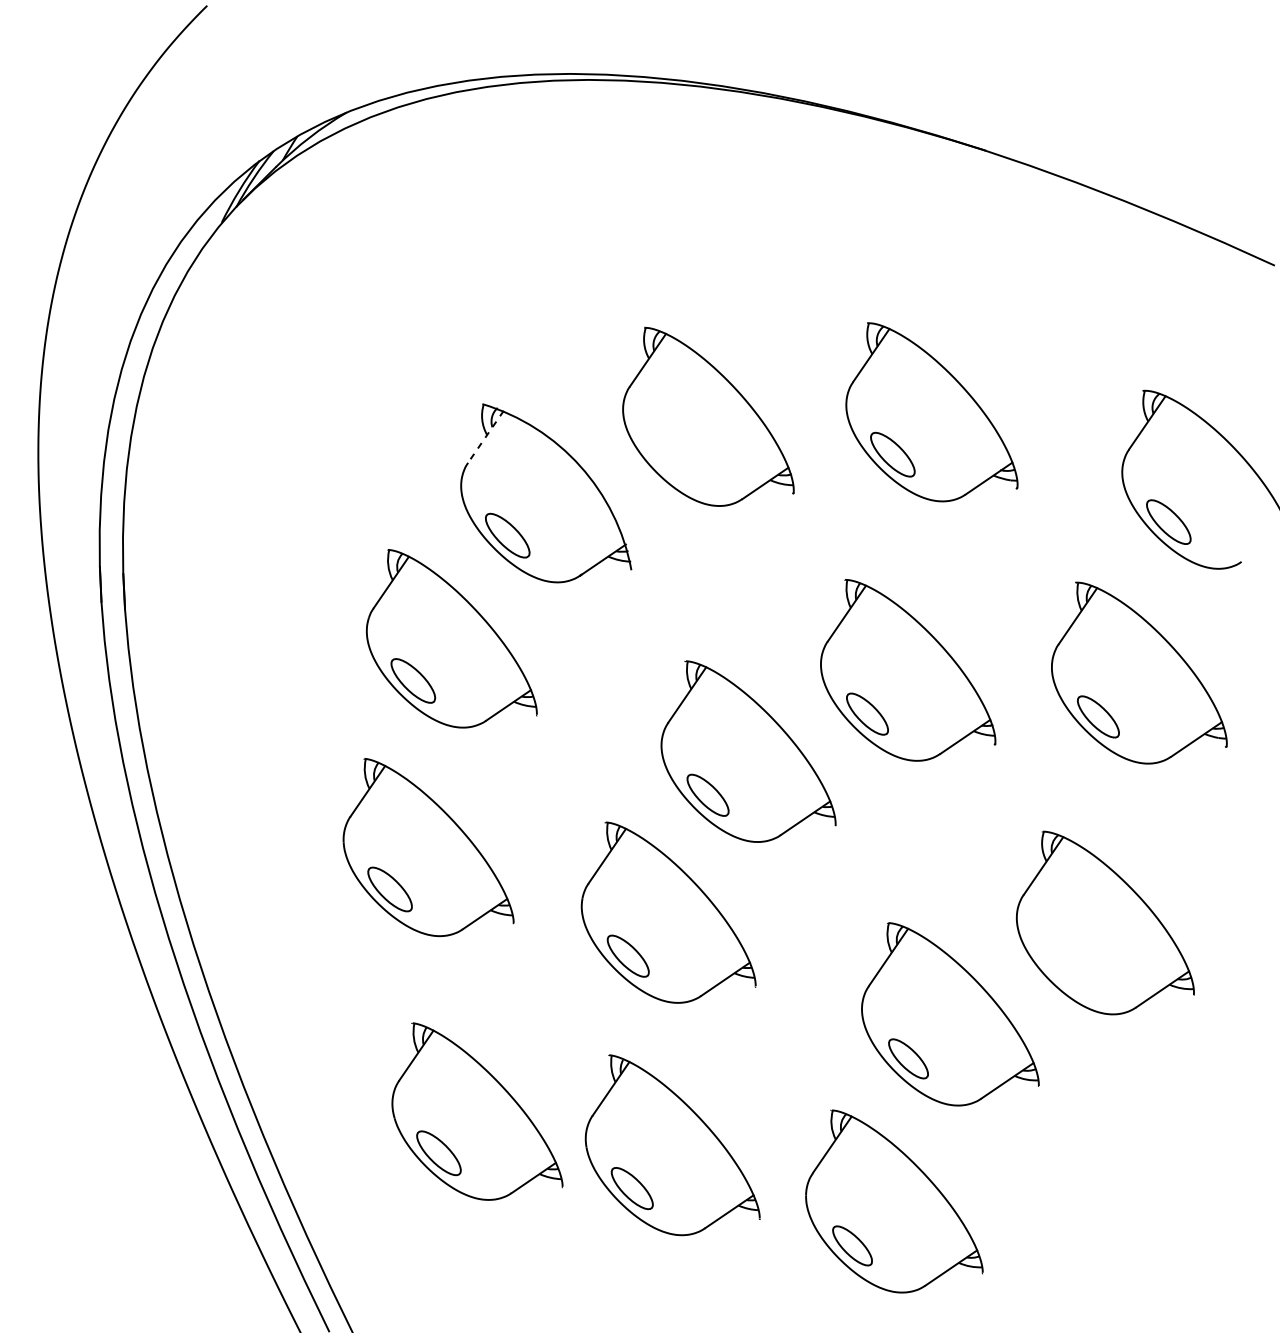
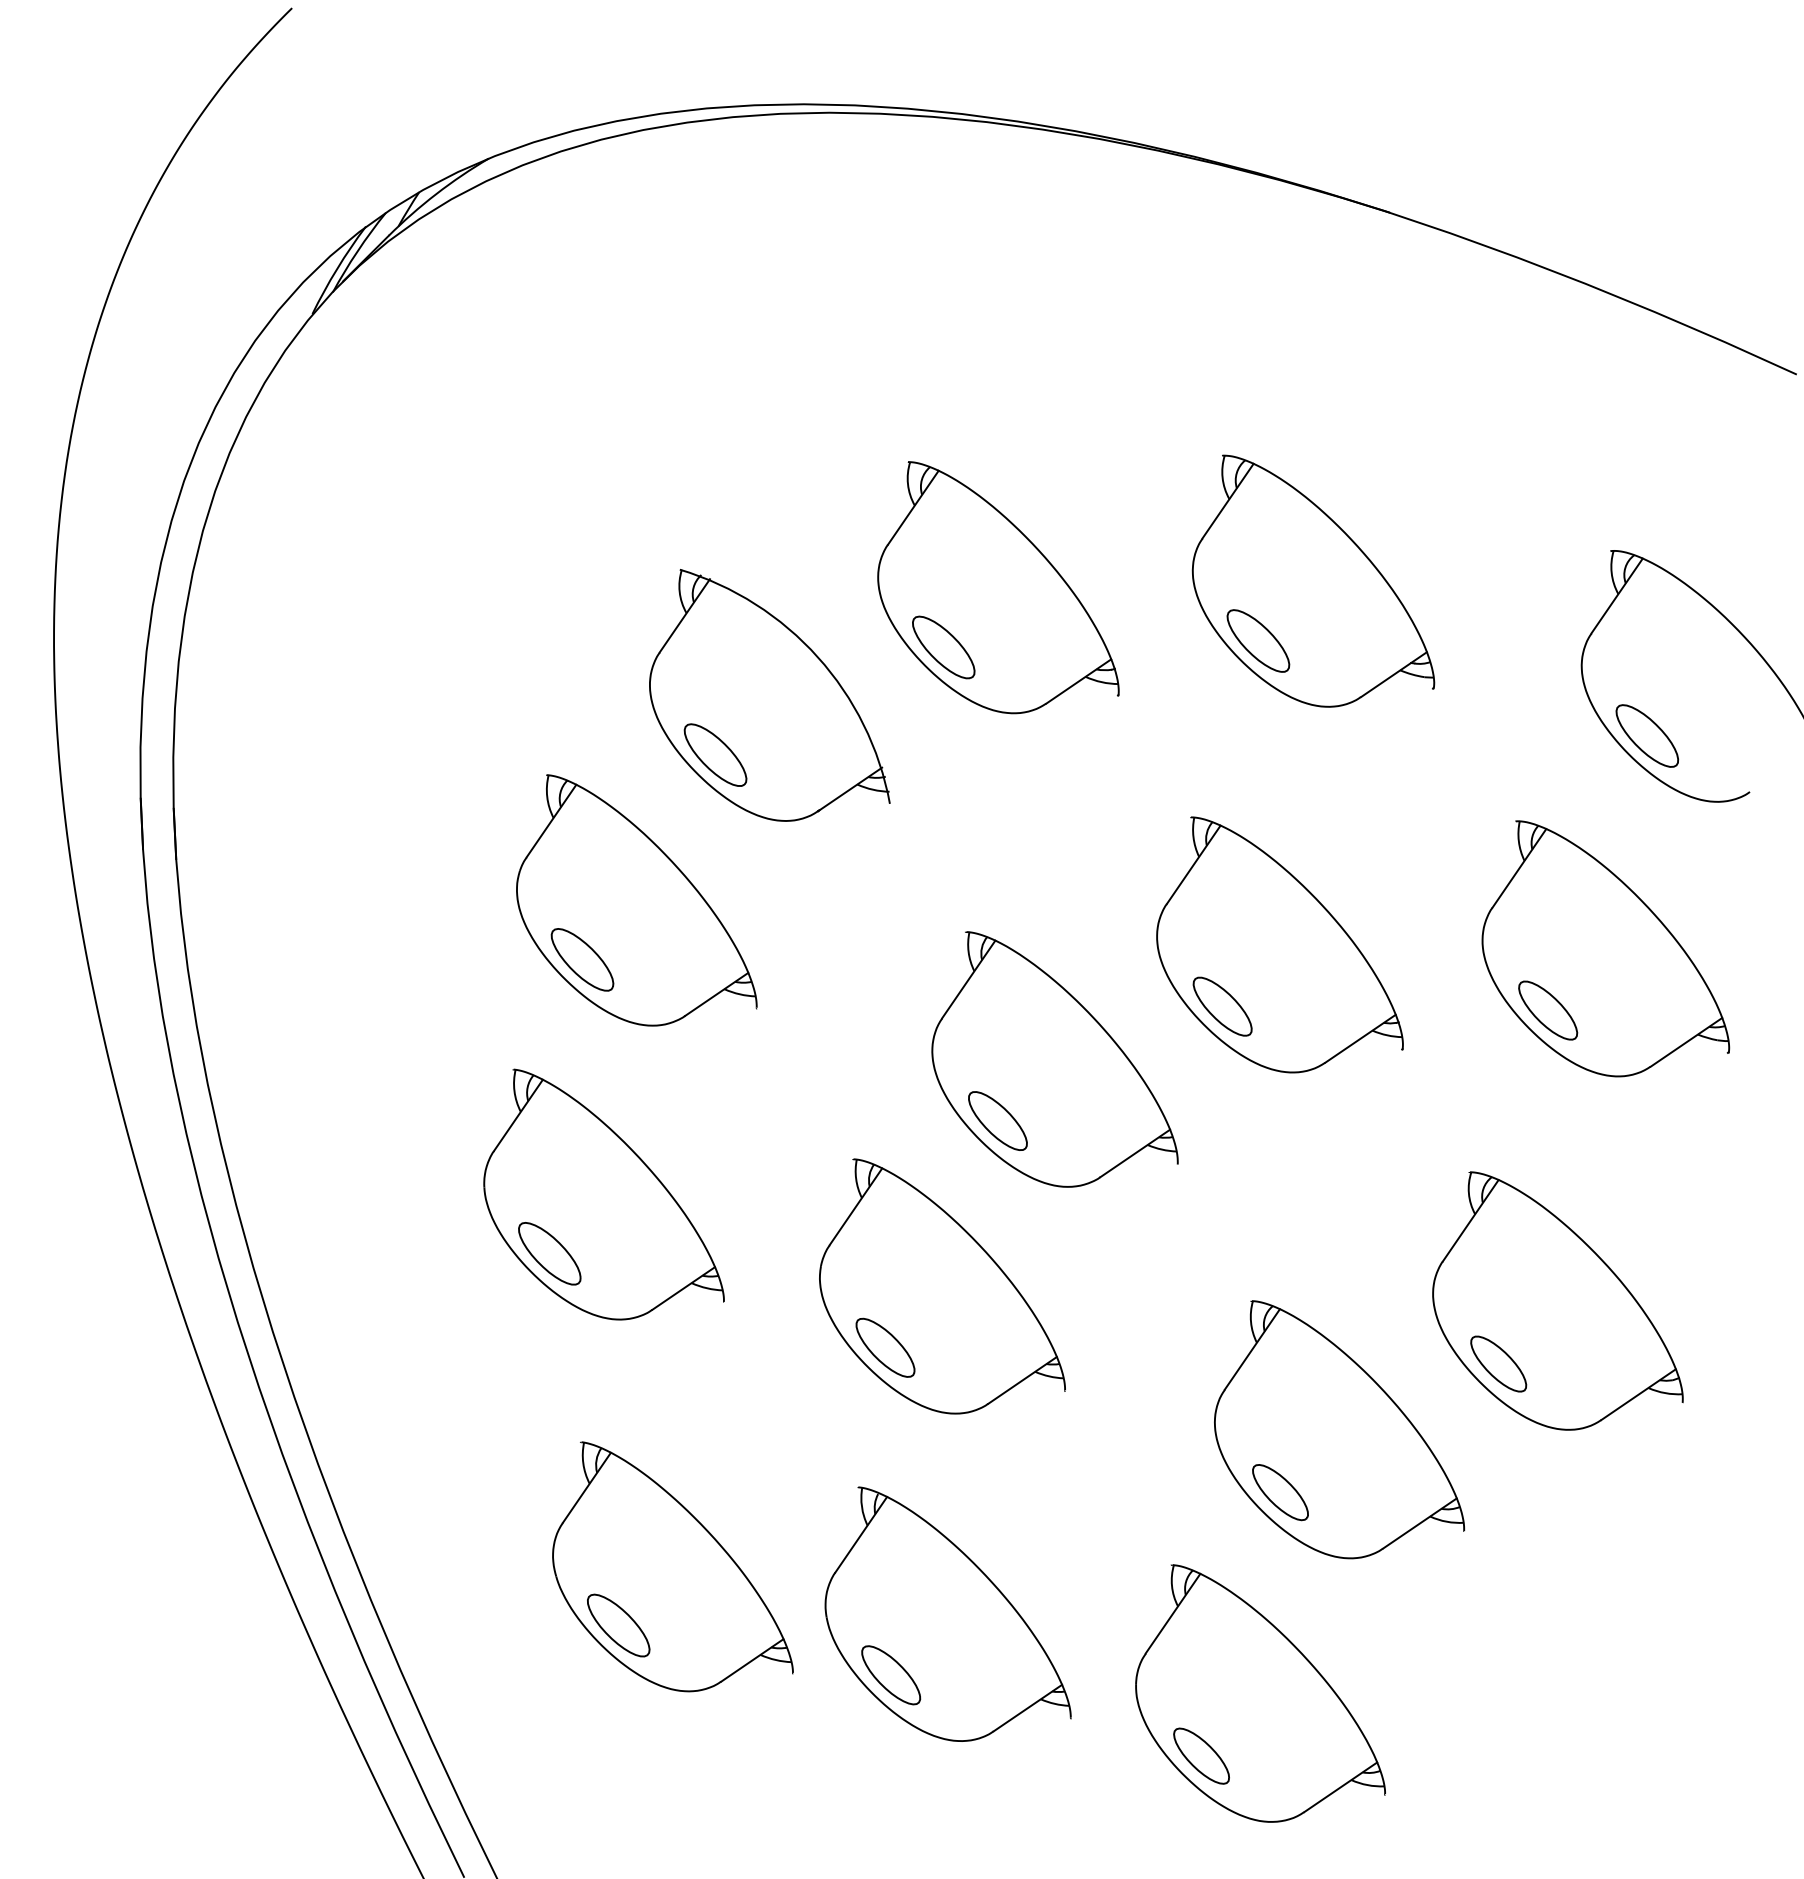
line: (485, 437) -> (684, 616), dashed -> solid
part: (669, 459) -> (943, 647), added
part: (1063, 967) -> (1498, 1363), added

